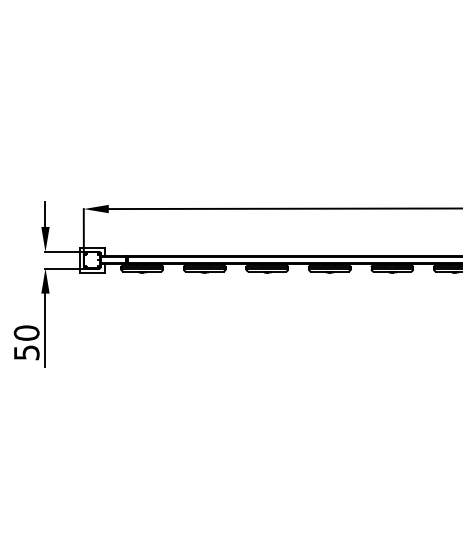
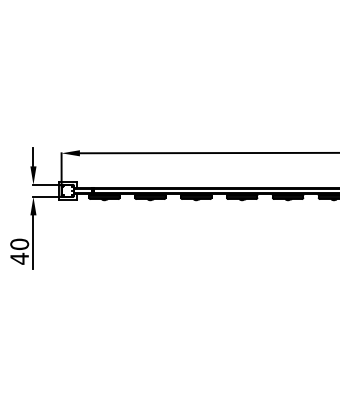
text: (26, 352) -> (19, 258), 50 -> 40

